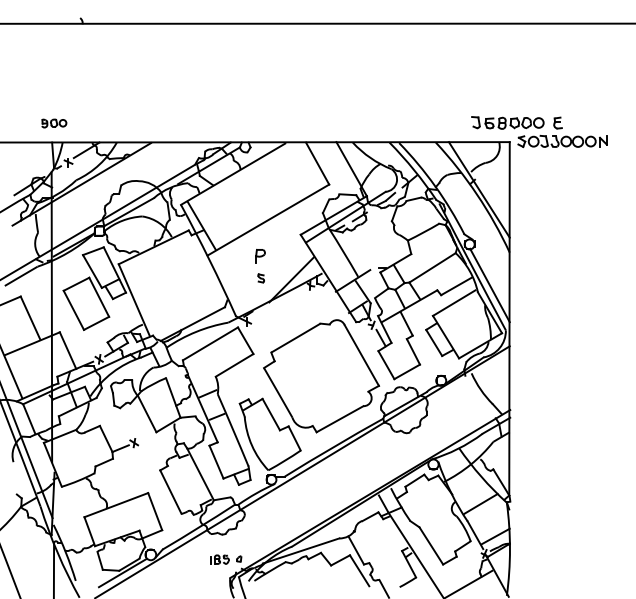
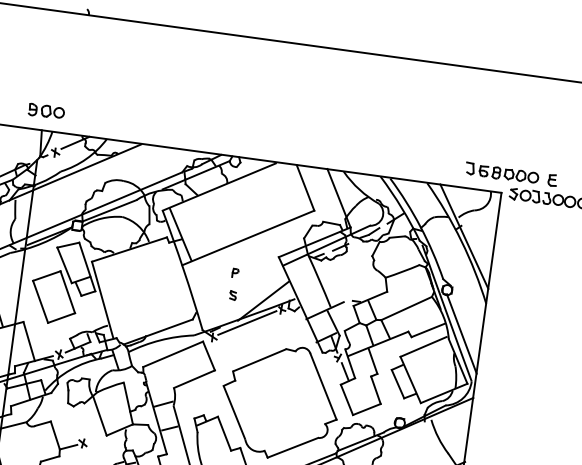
part: (54, 123) -> (46, 111), size x1.43
part: (260, 255) -> (235, 272), size x0.62
line: (278, 302) -> (247, 322), added

